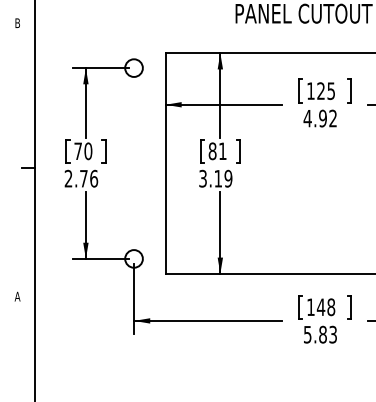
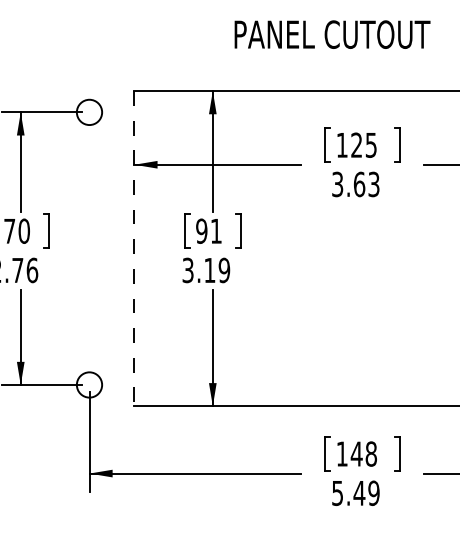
text: (319, 118) -> (354, 184), 4.92 -> 3.63
text: (212, 151) -> (201, 231), 81 -> 91
line: (165, 164) -> (134, 250), solid -> dashed
text: (327, 334) -> (365, 492), 5.83 -> 5.49

